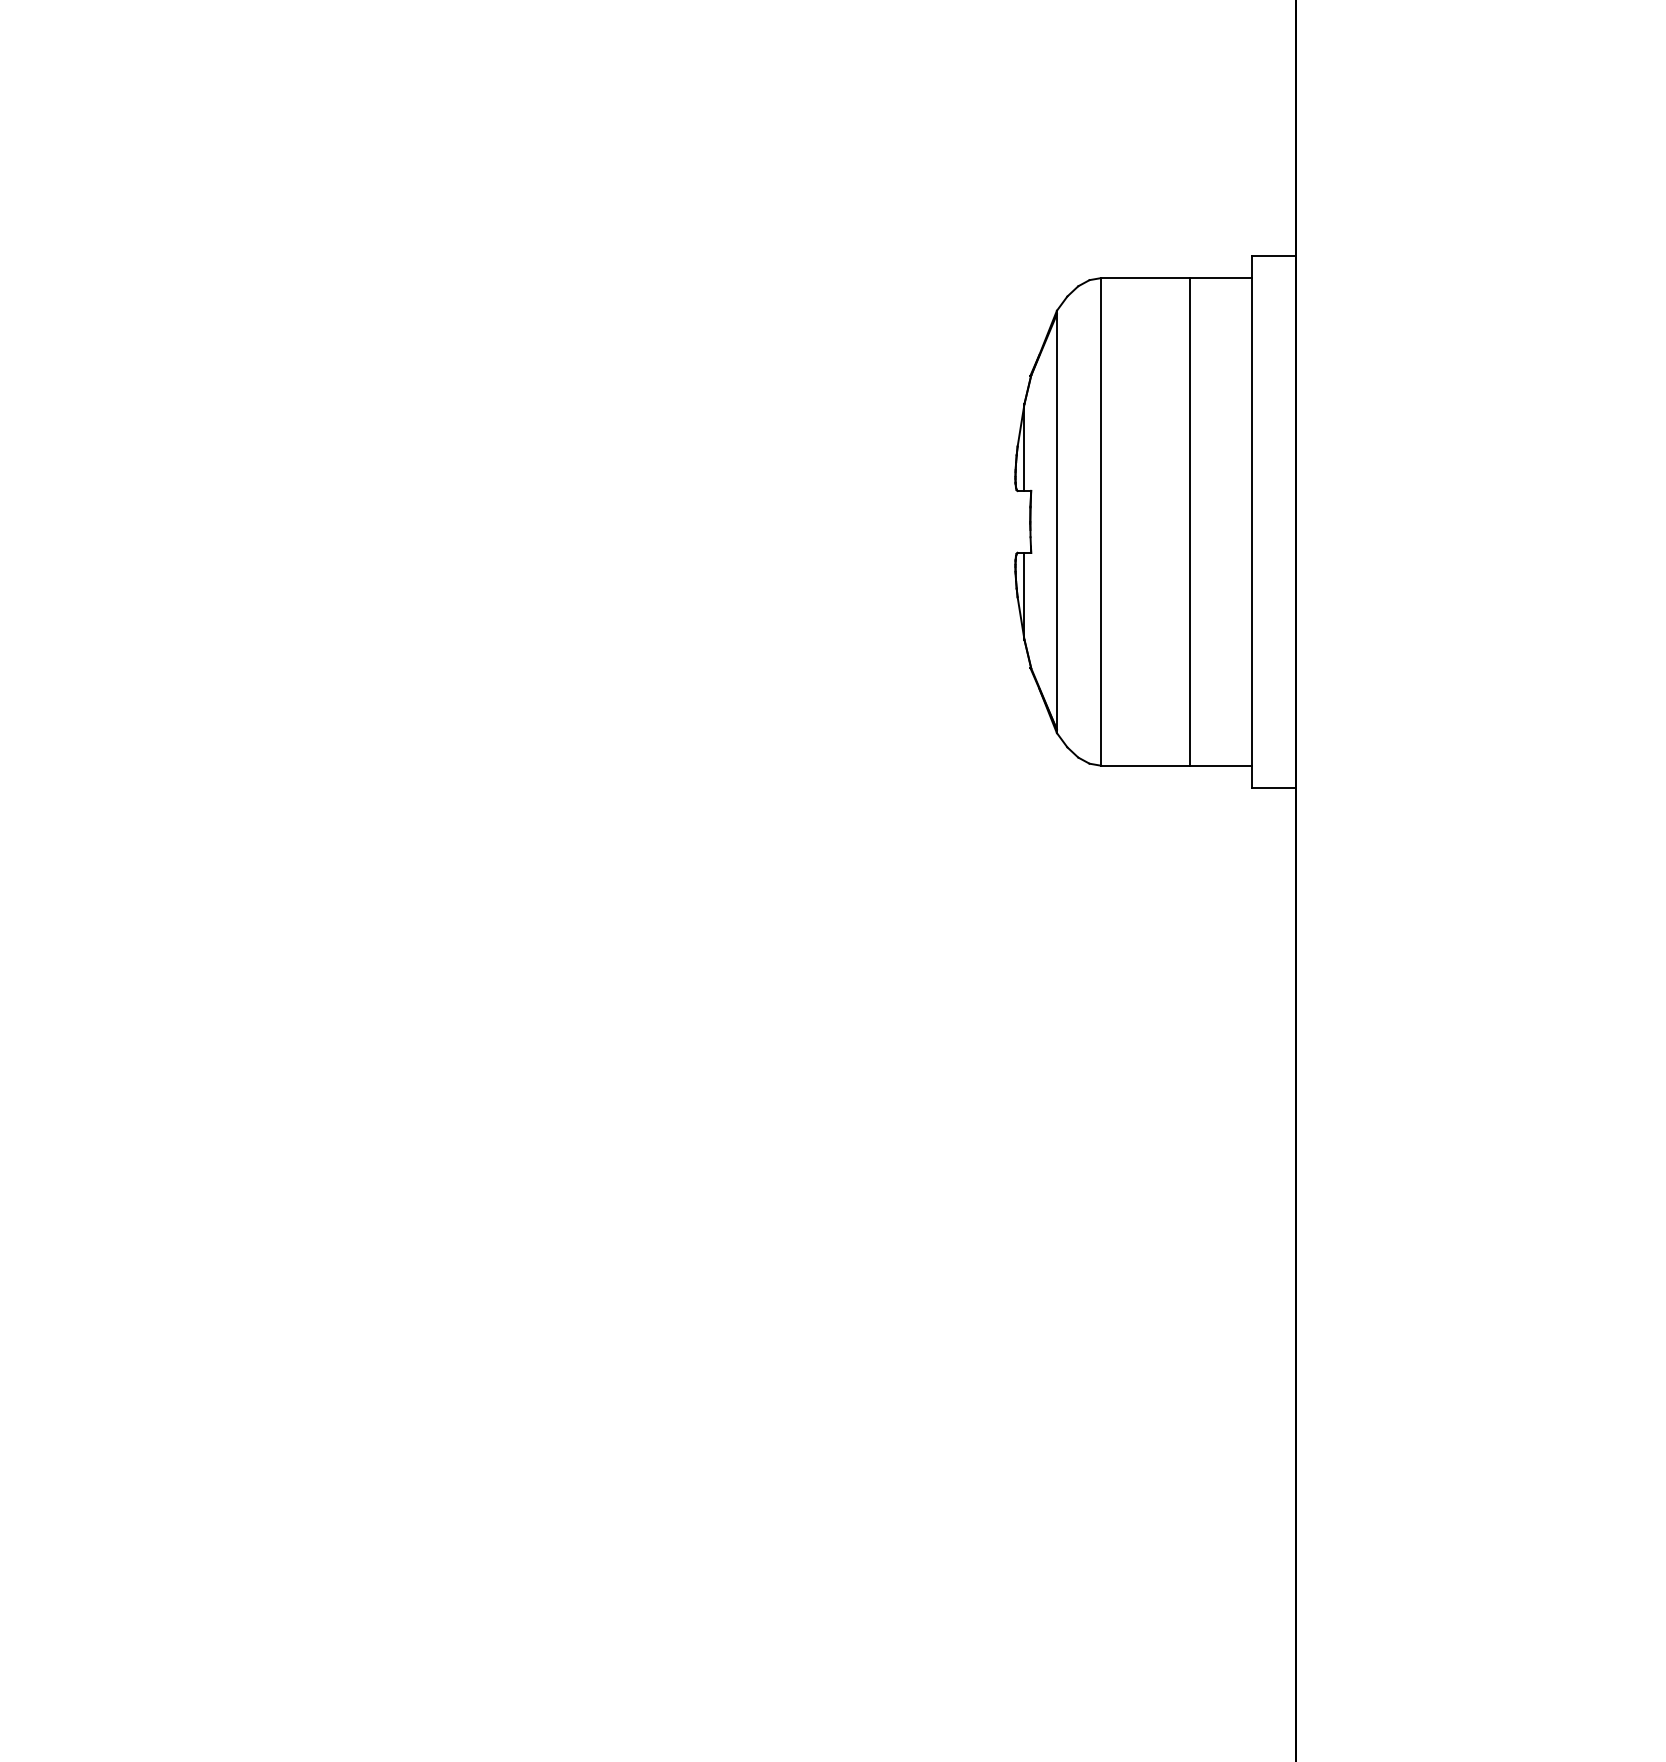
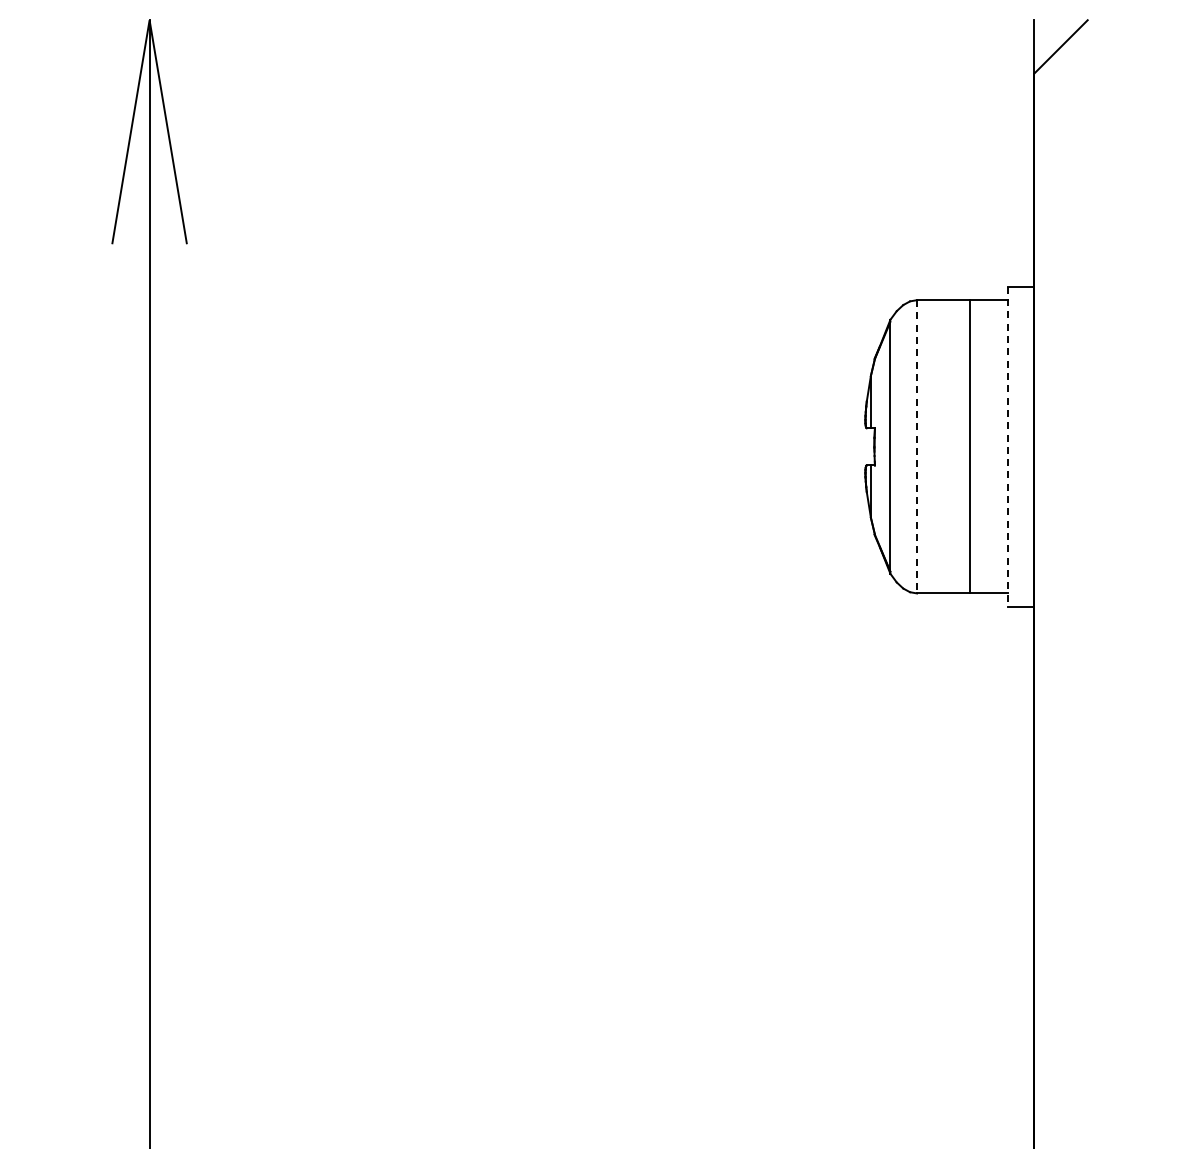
line: (1101, 521) -> (917, 446), solid -> dashed
line: (1251, 521) -> (1007, 446), solid -> dashed

